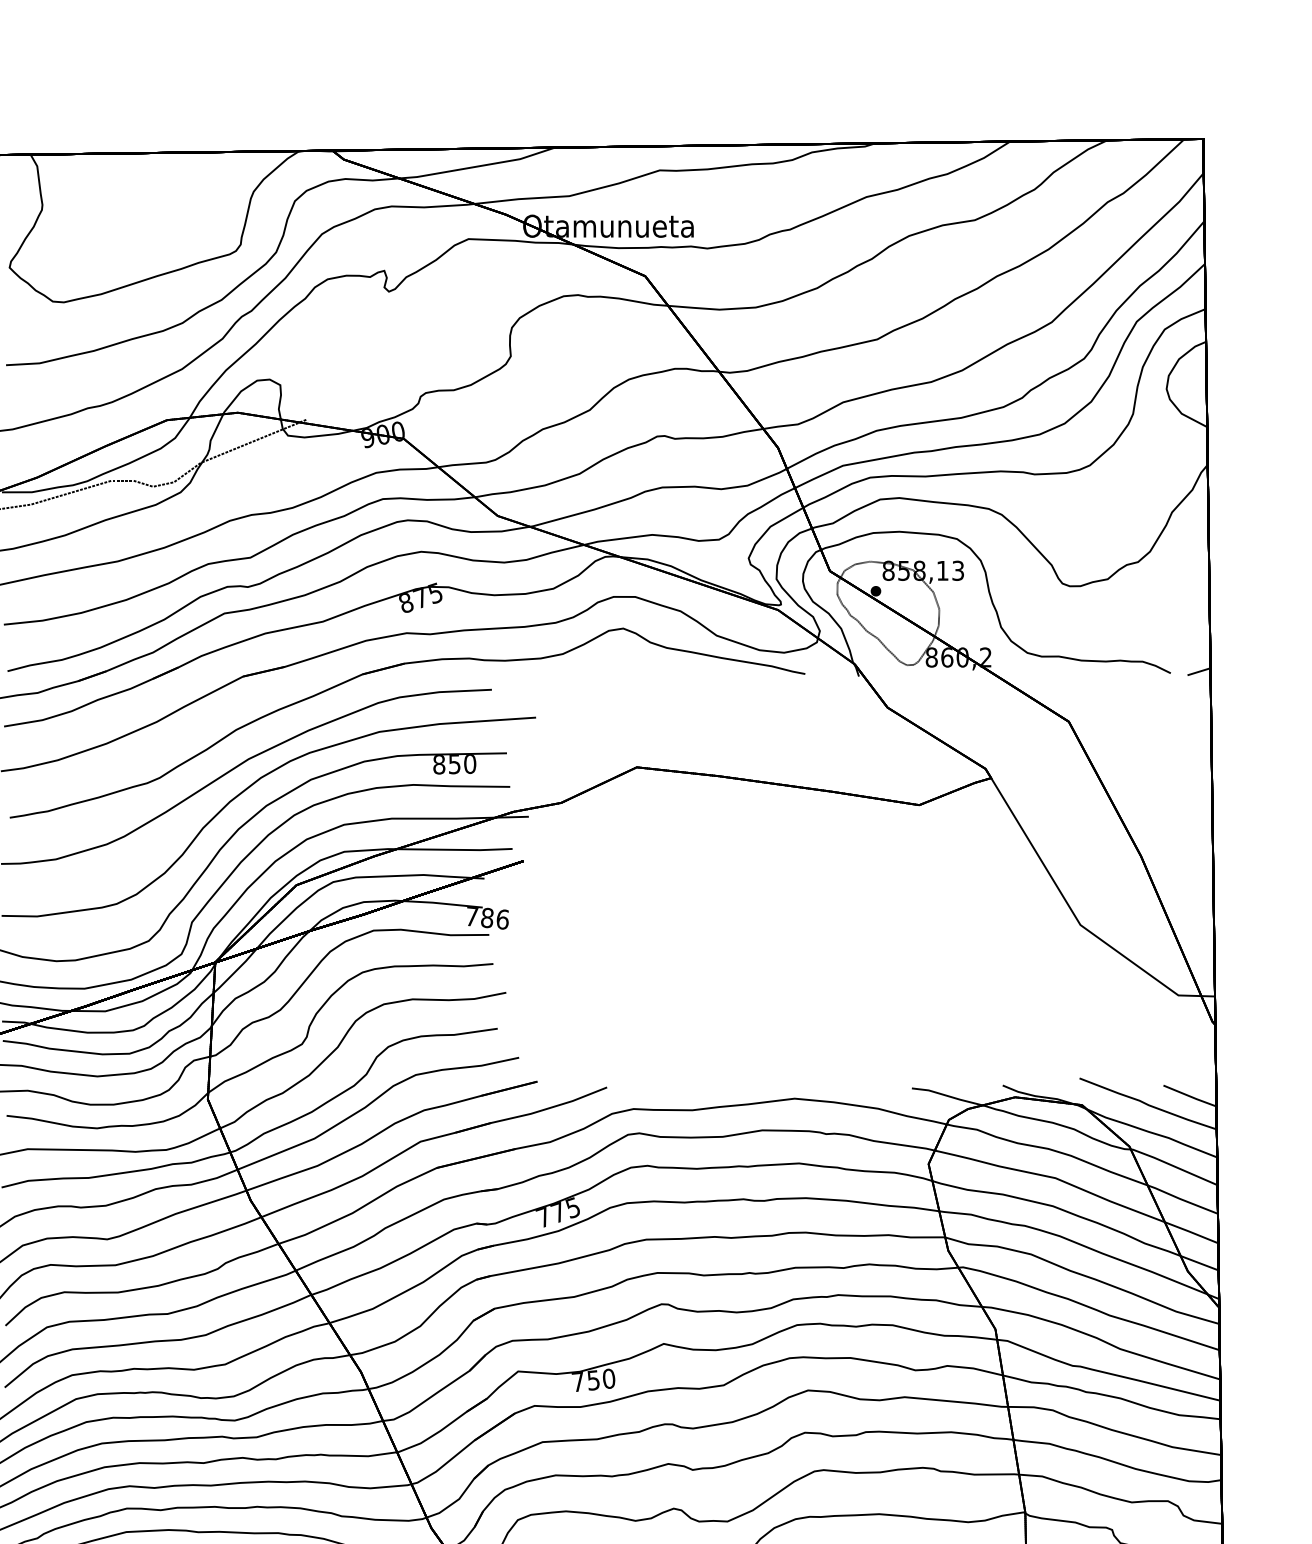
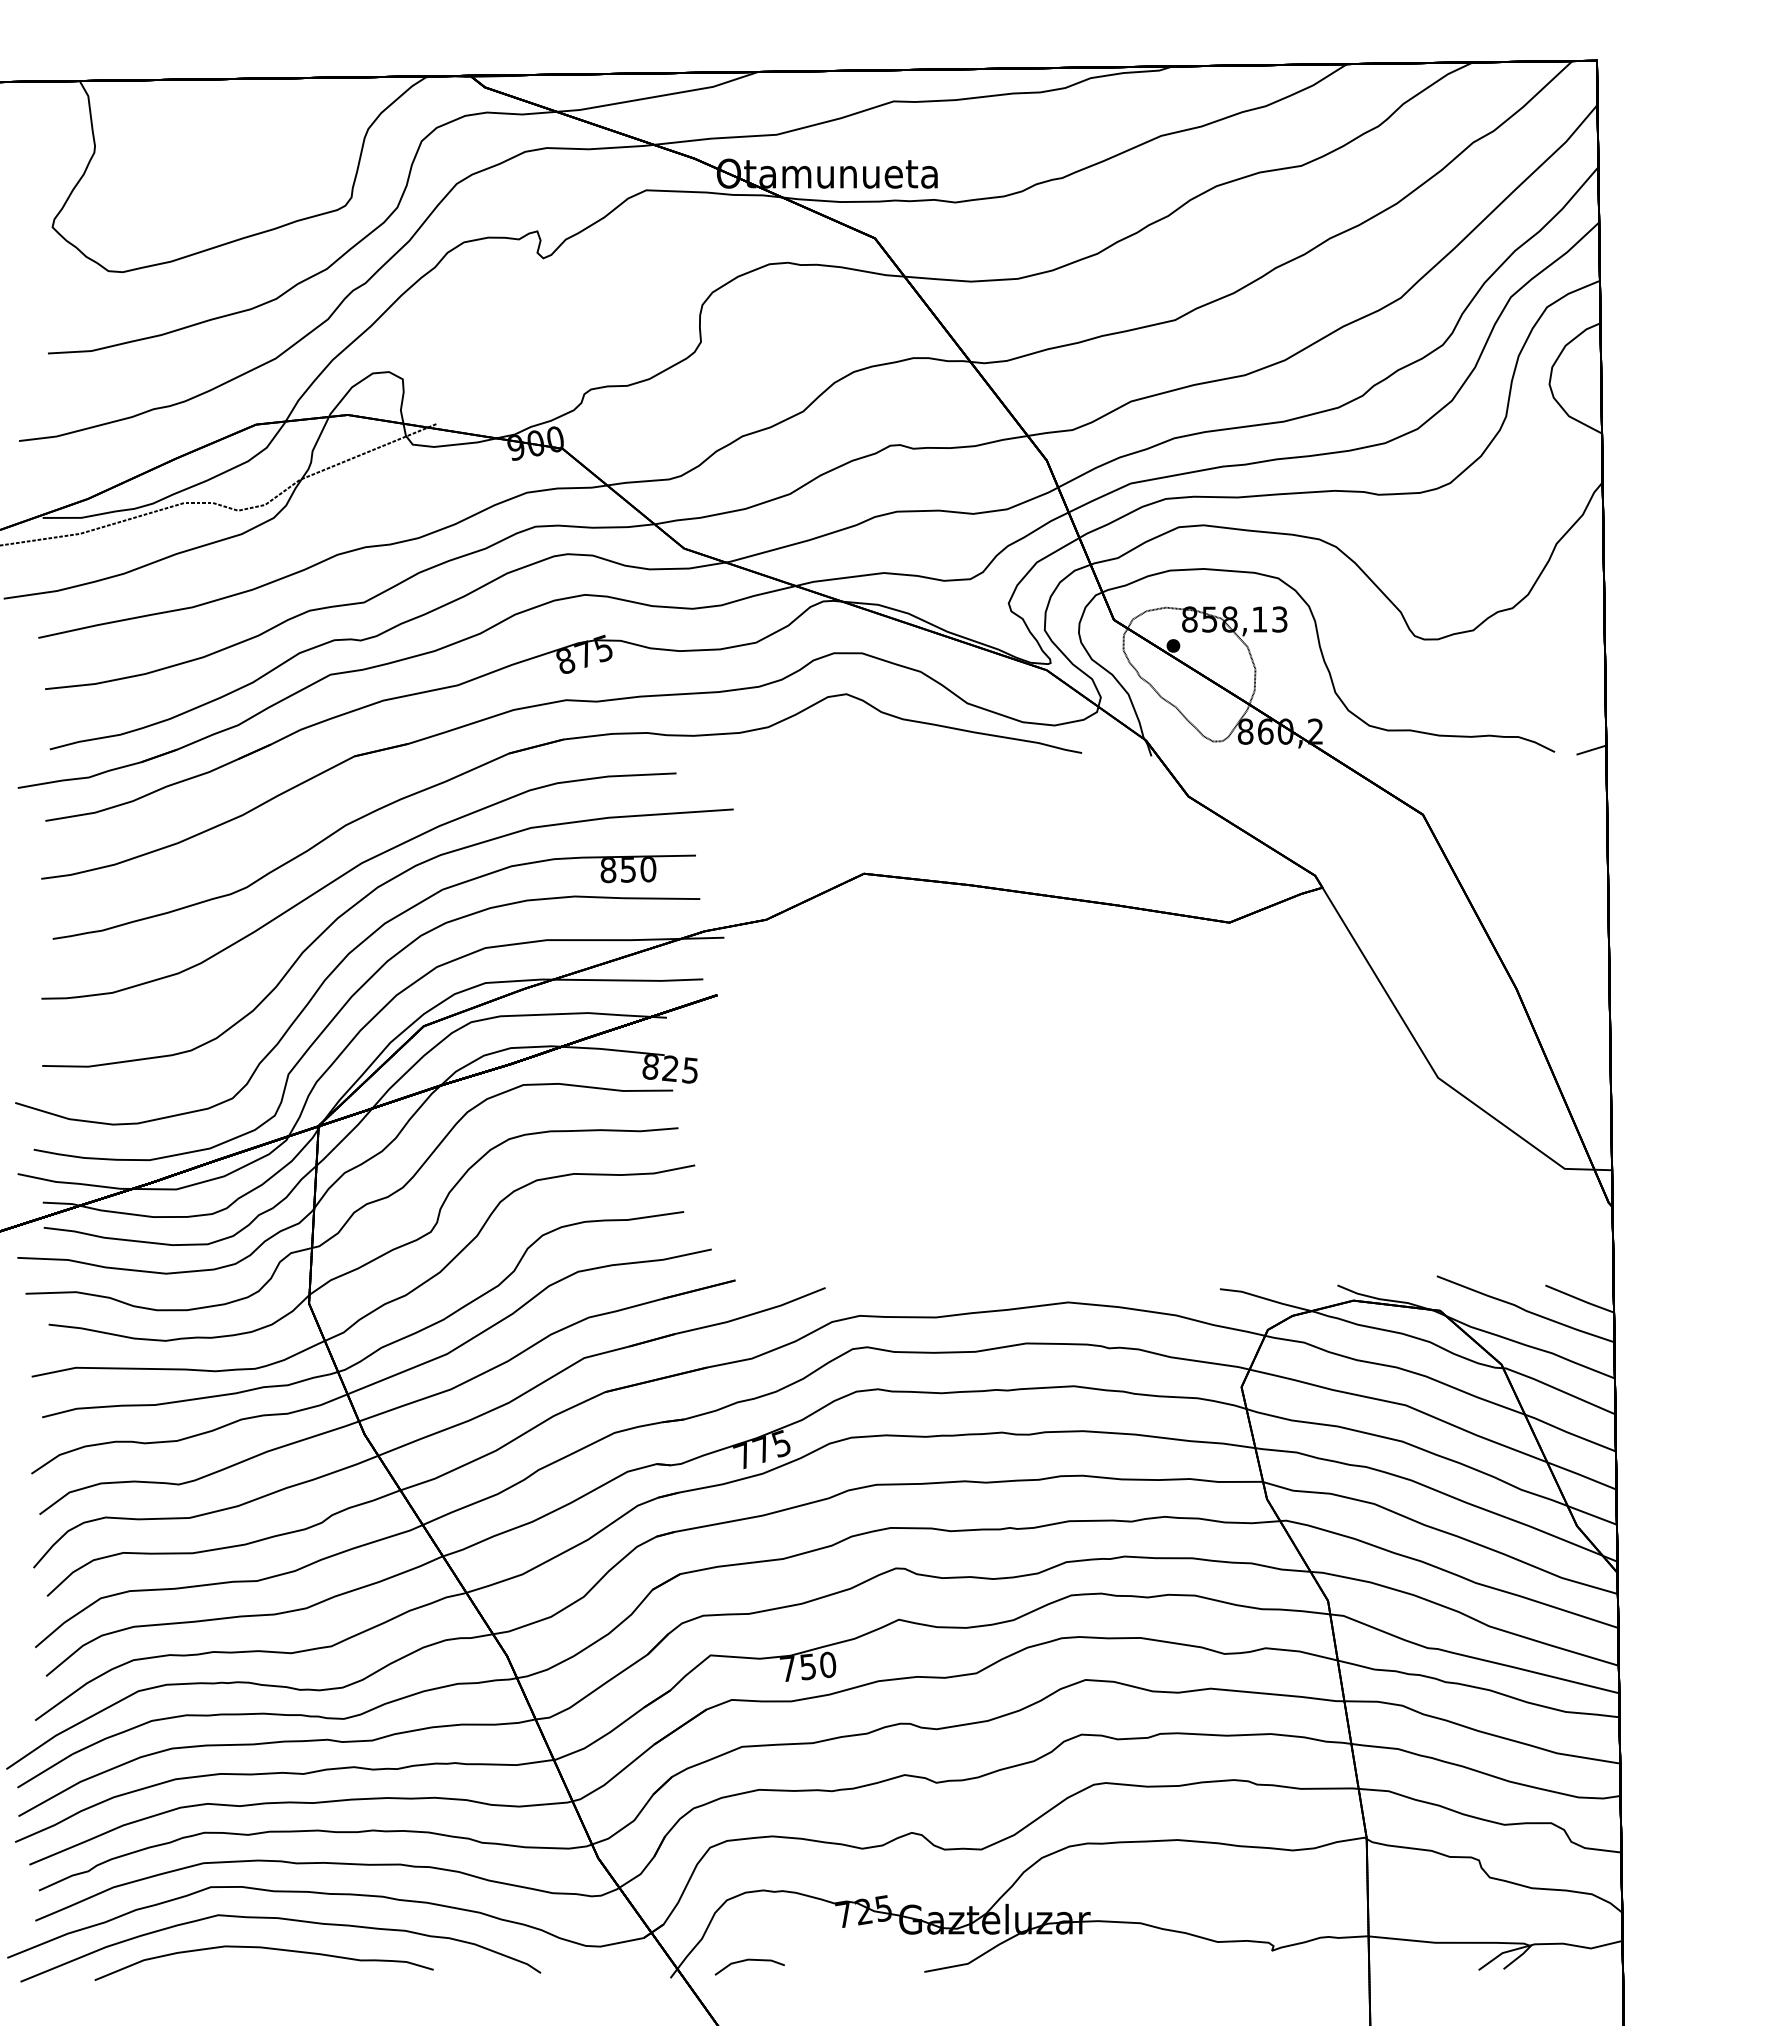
text: (487, 917) -> (670, 1068), 786 -> 825

